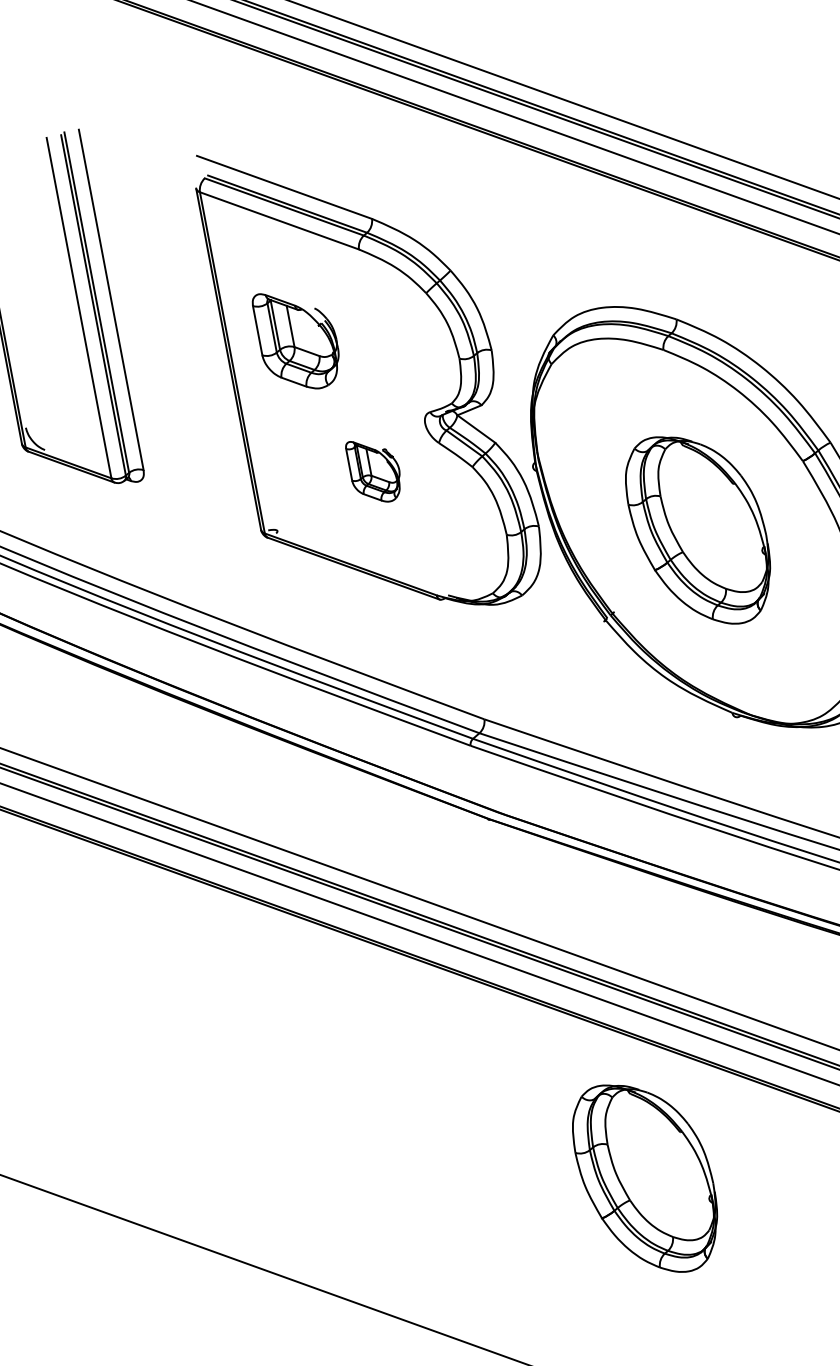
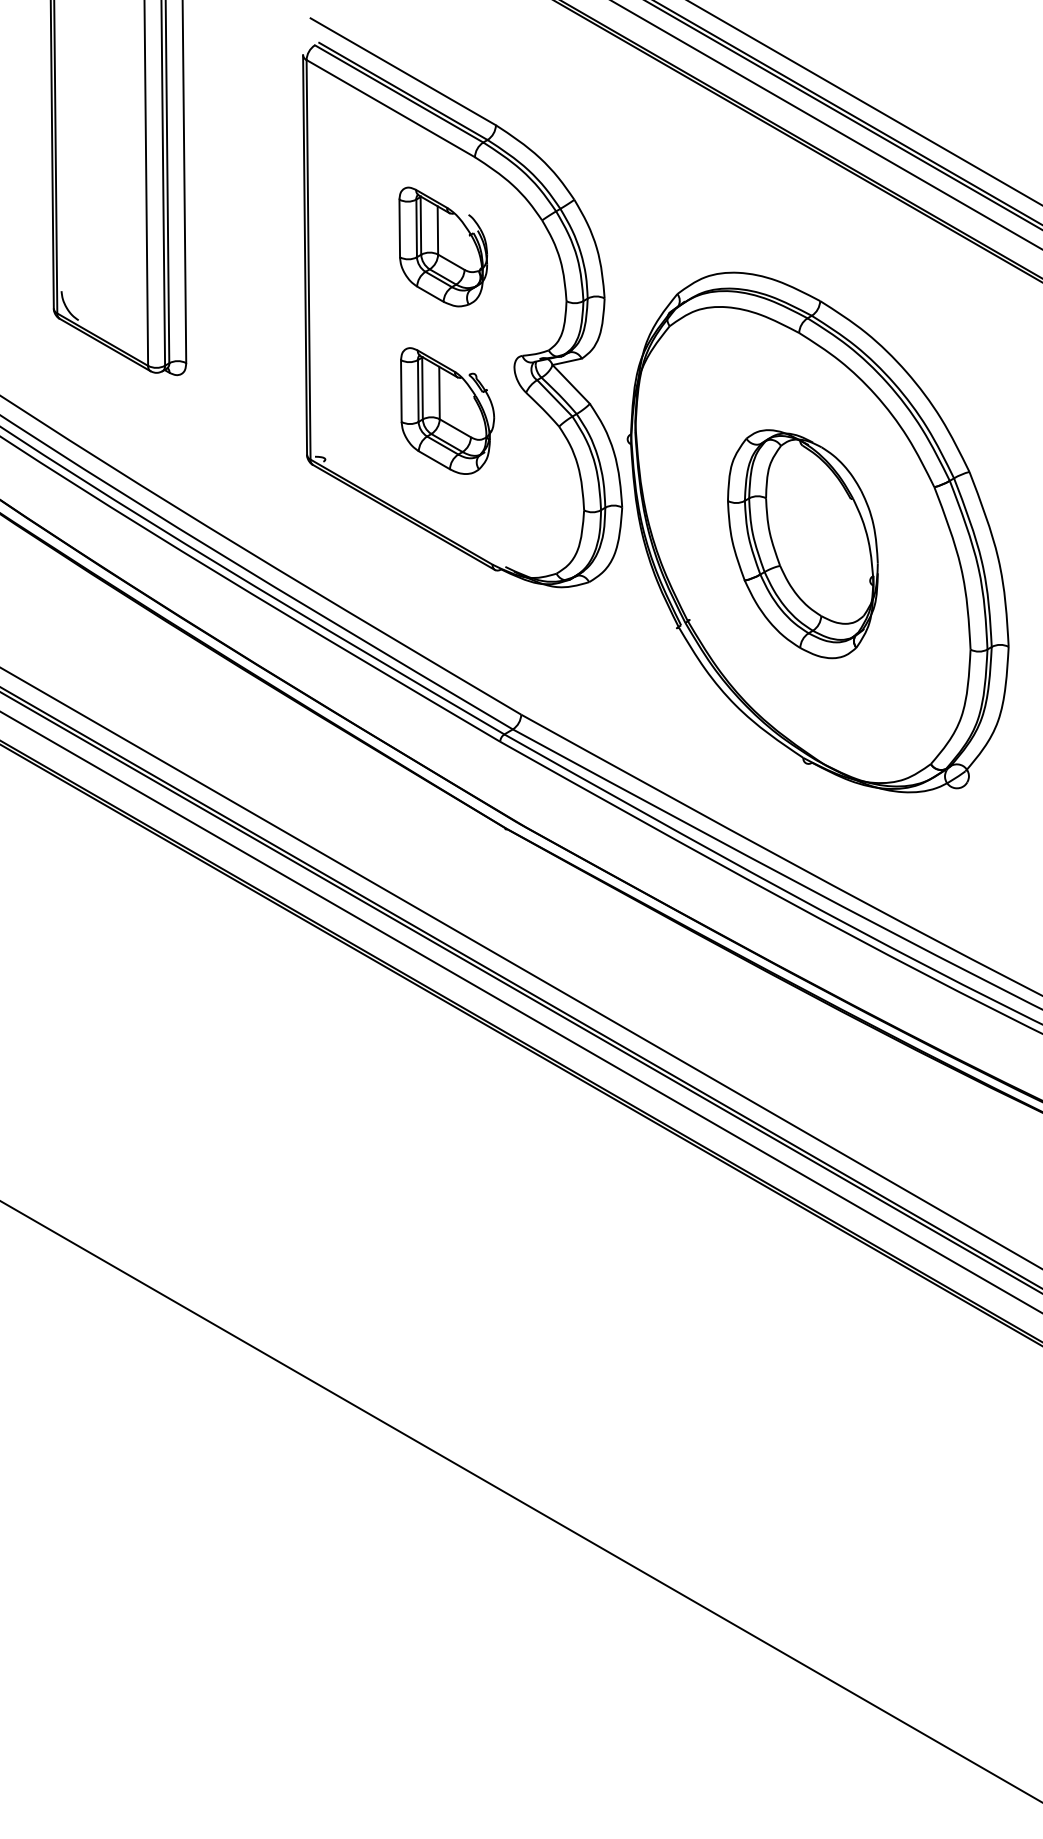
part: (297, 339) -> (443, 246), moved
part: (374, 470) -> (447, 410), size x1.67
part: (645, 1178) -> (610, 1267), removed

